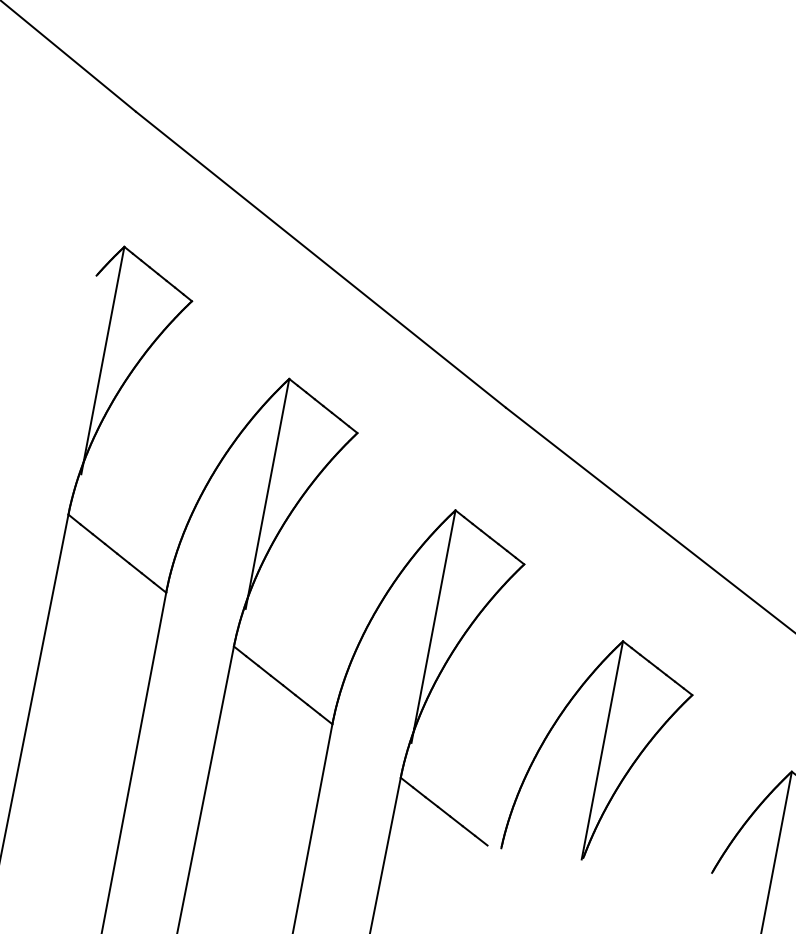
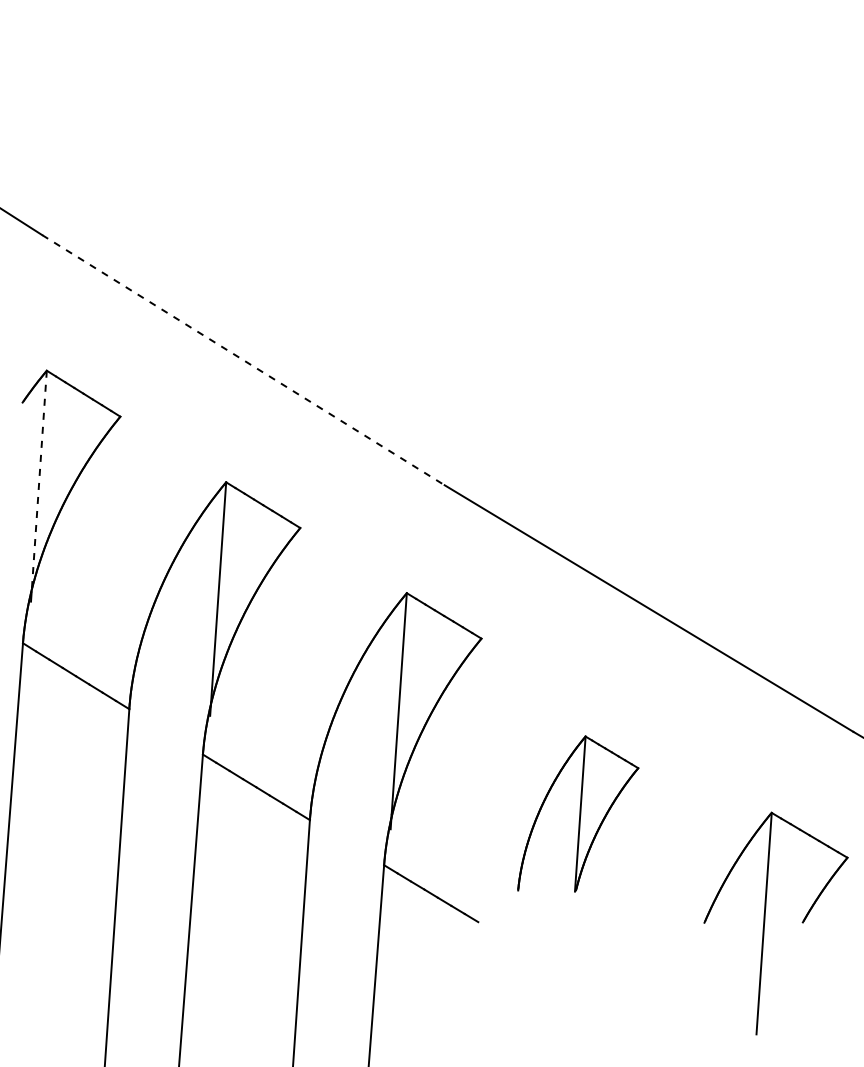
line: (320, 260) -> (243, 360), solid -> dashed
line: (103, 357) -> (39, 482), solid -> dashed
part: (599, 749) -> (578, 813), size x0.7

